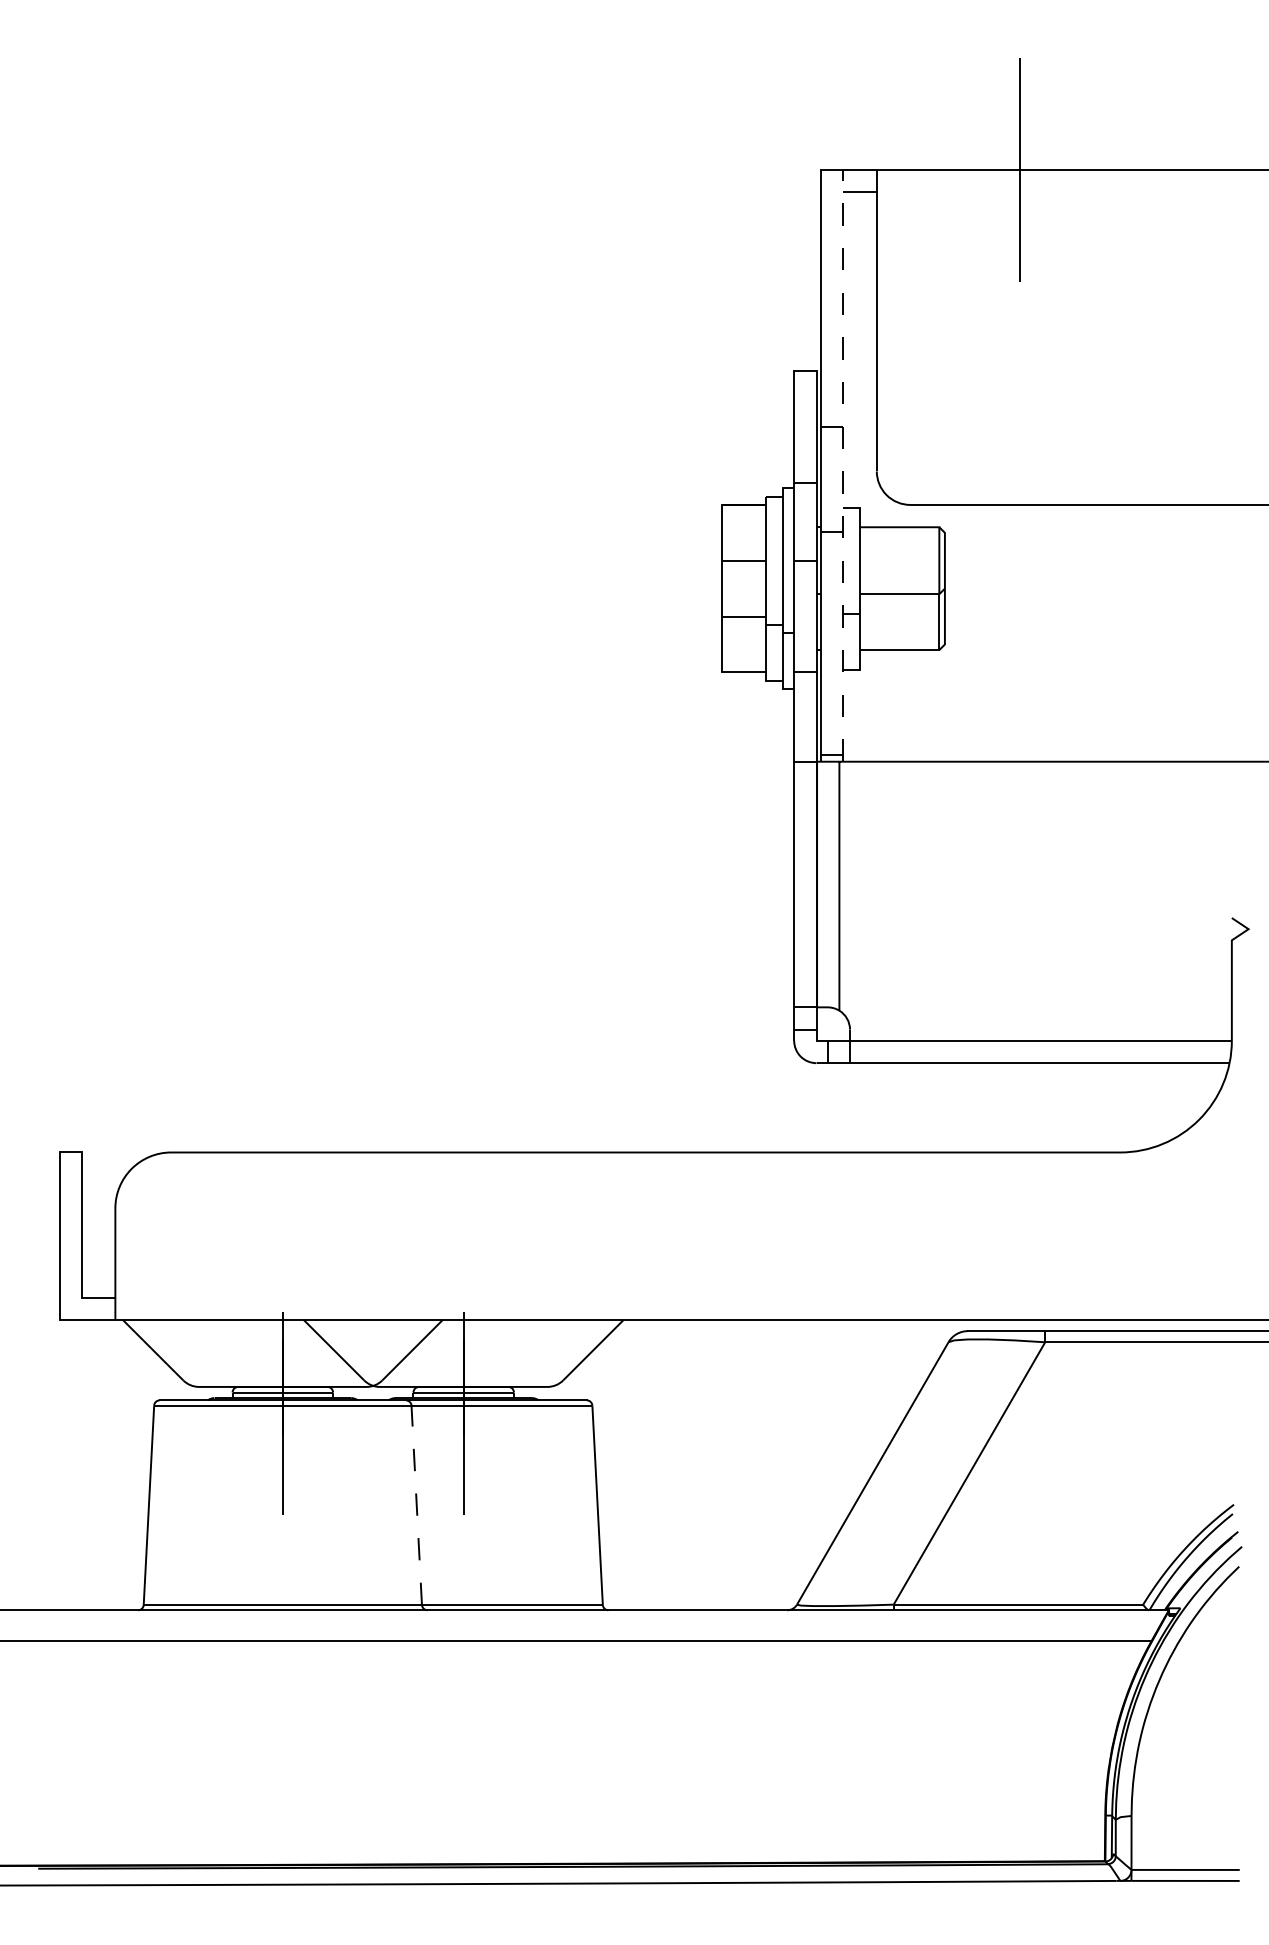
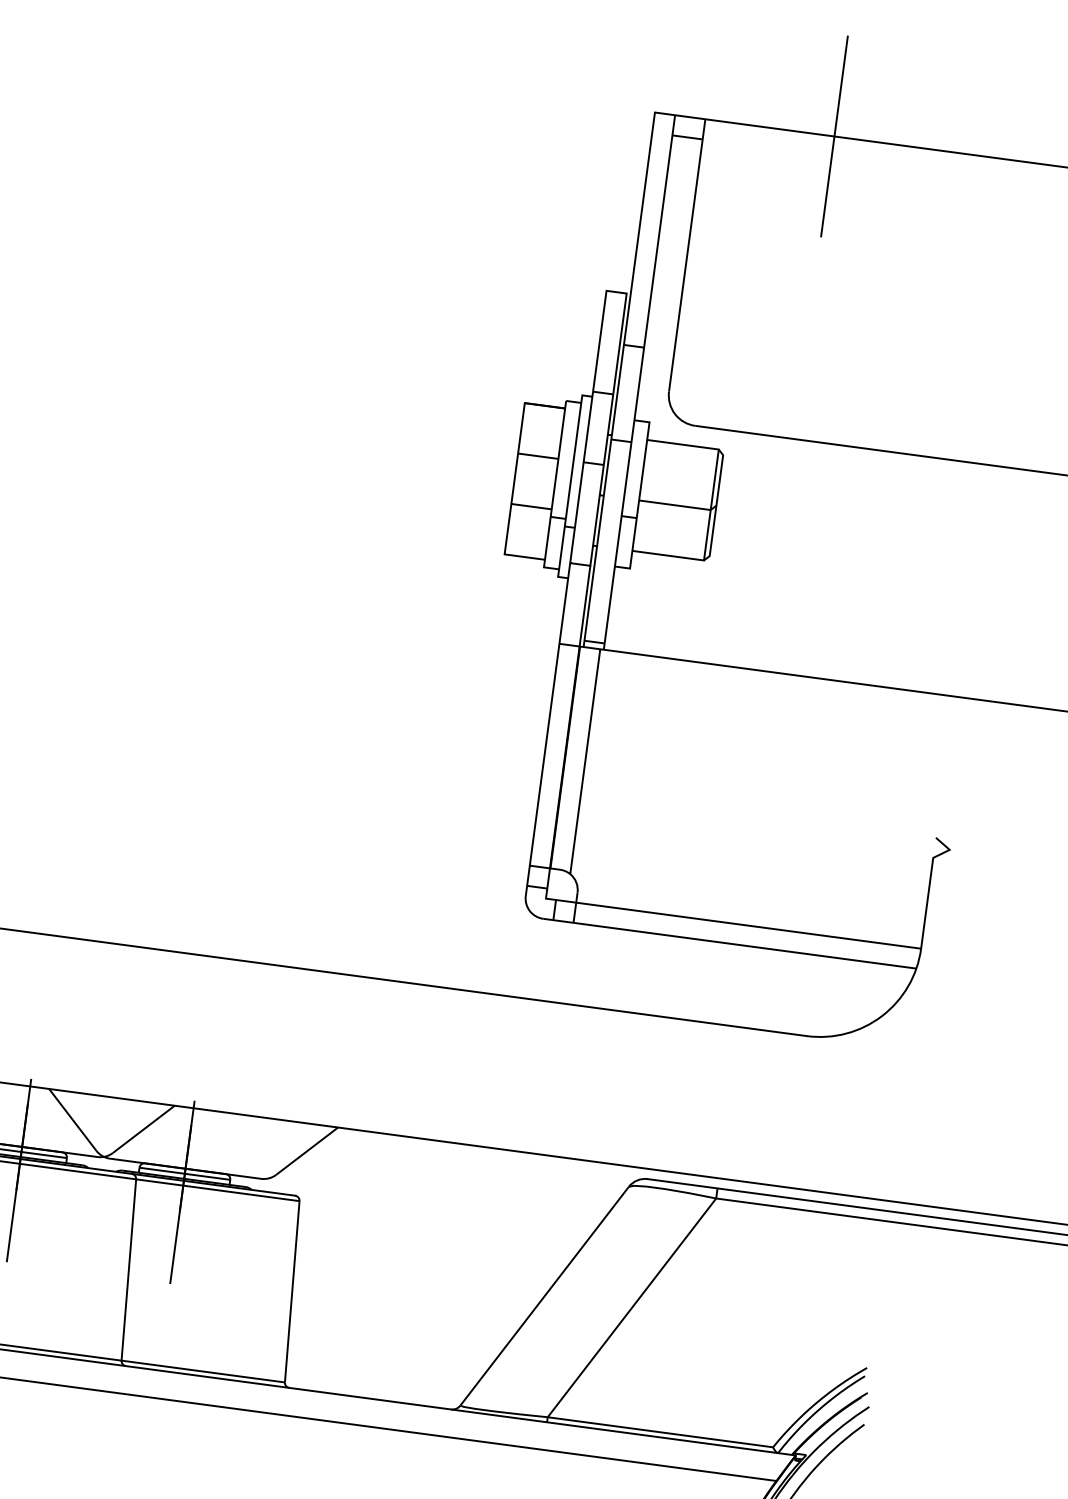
line: (843, 465) -> (639, 382), dashed -> solid
line: (416, 1505) -> (128, 1270), dashed -> solid

